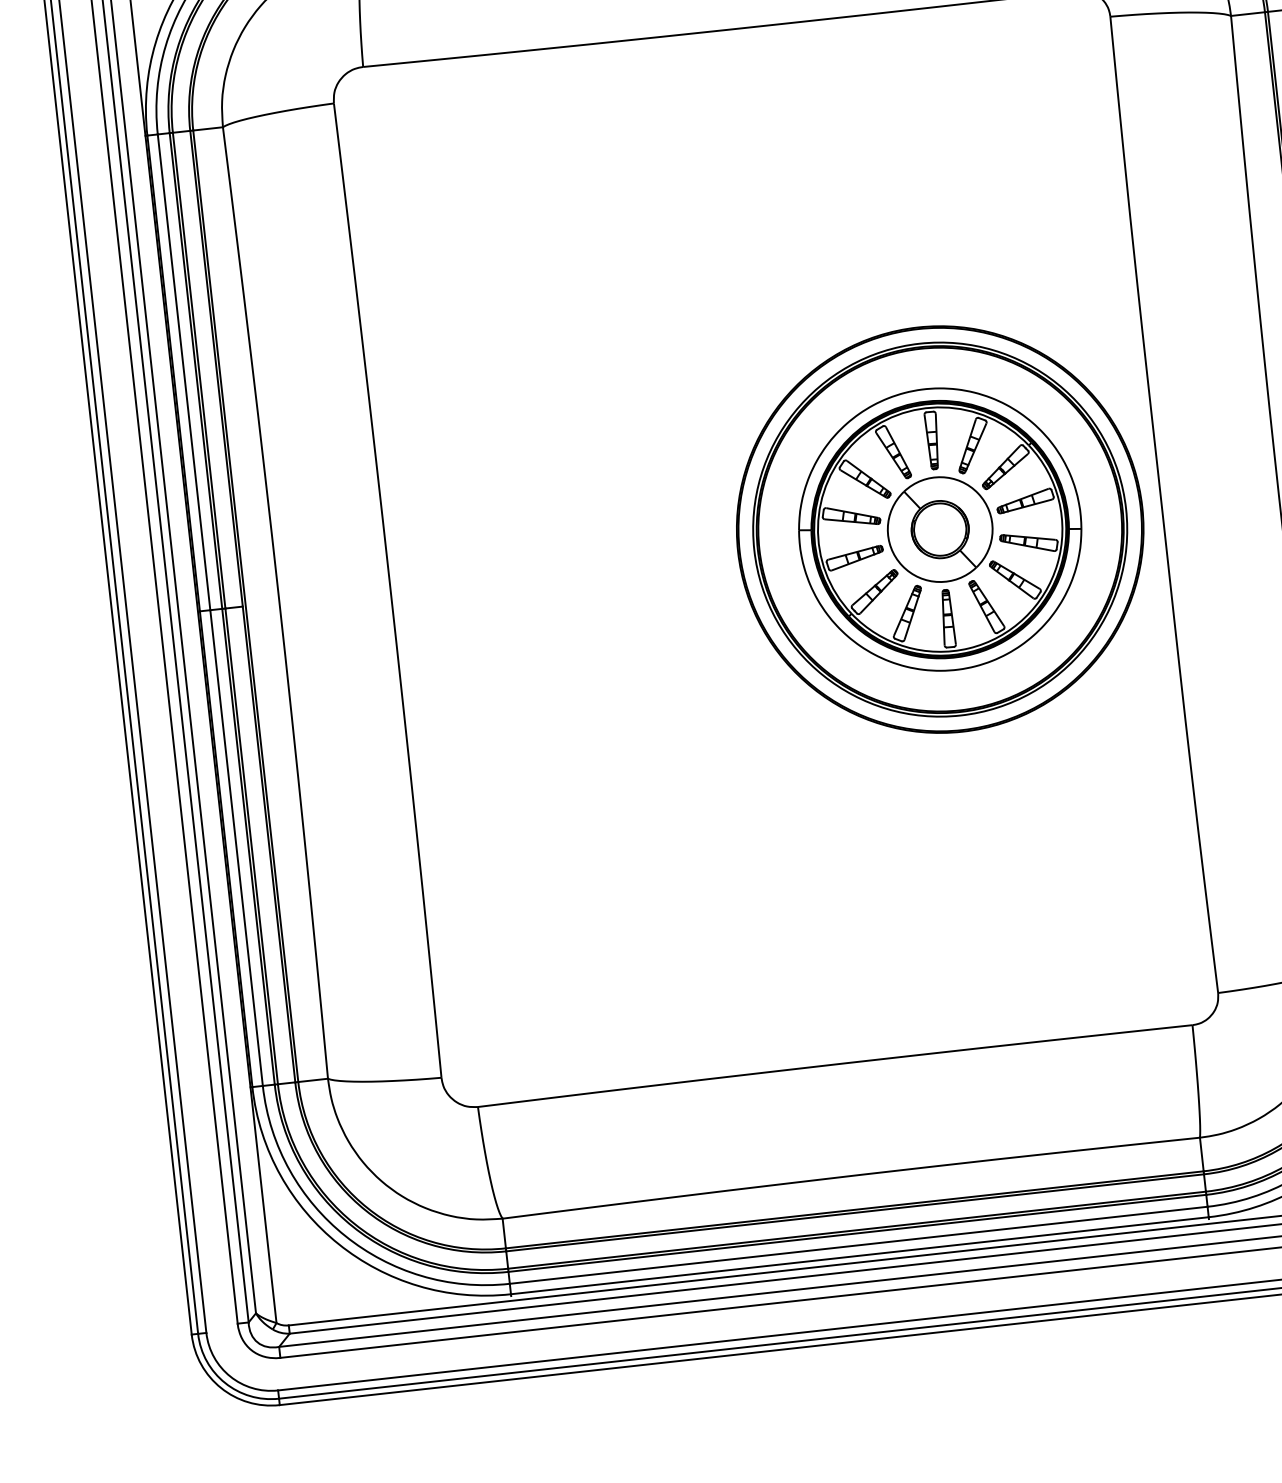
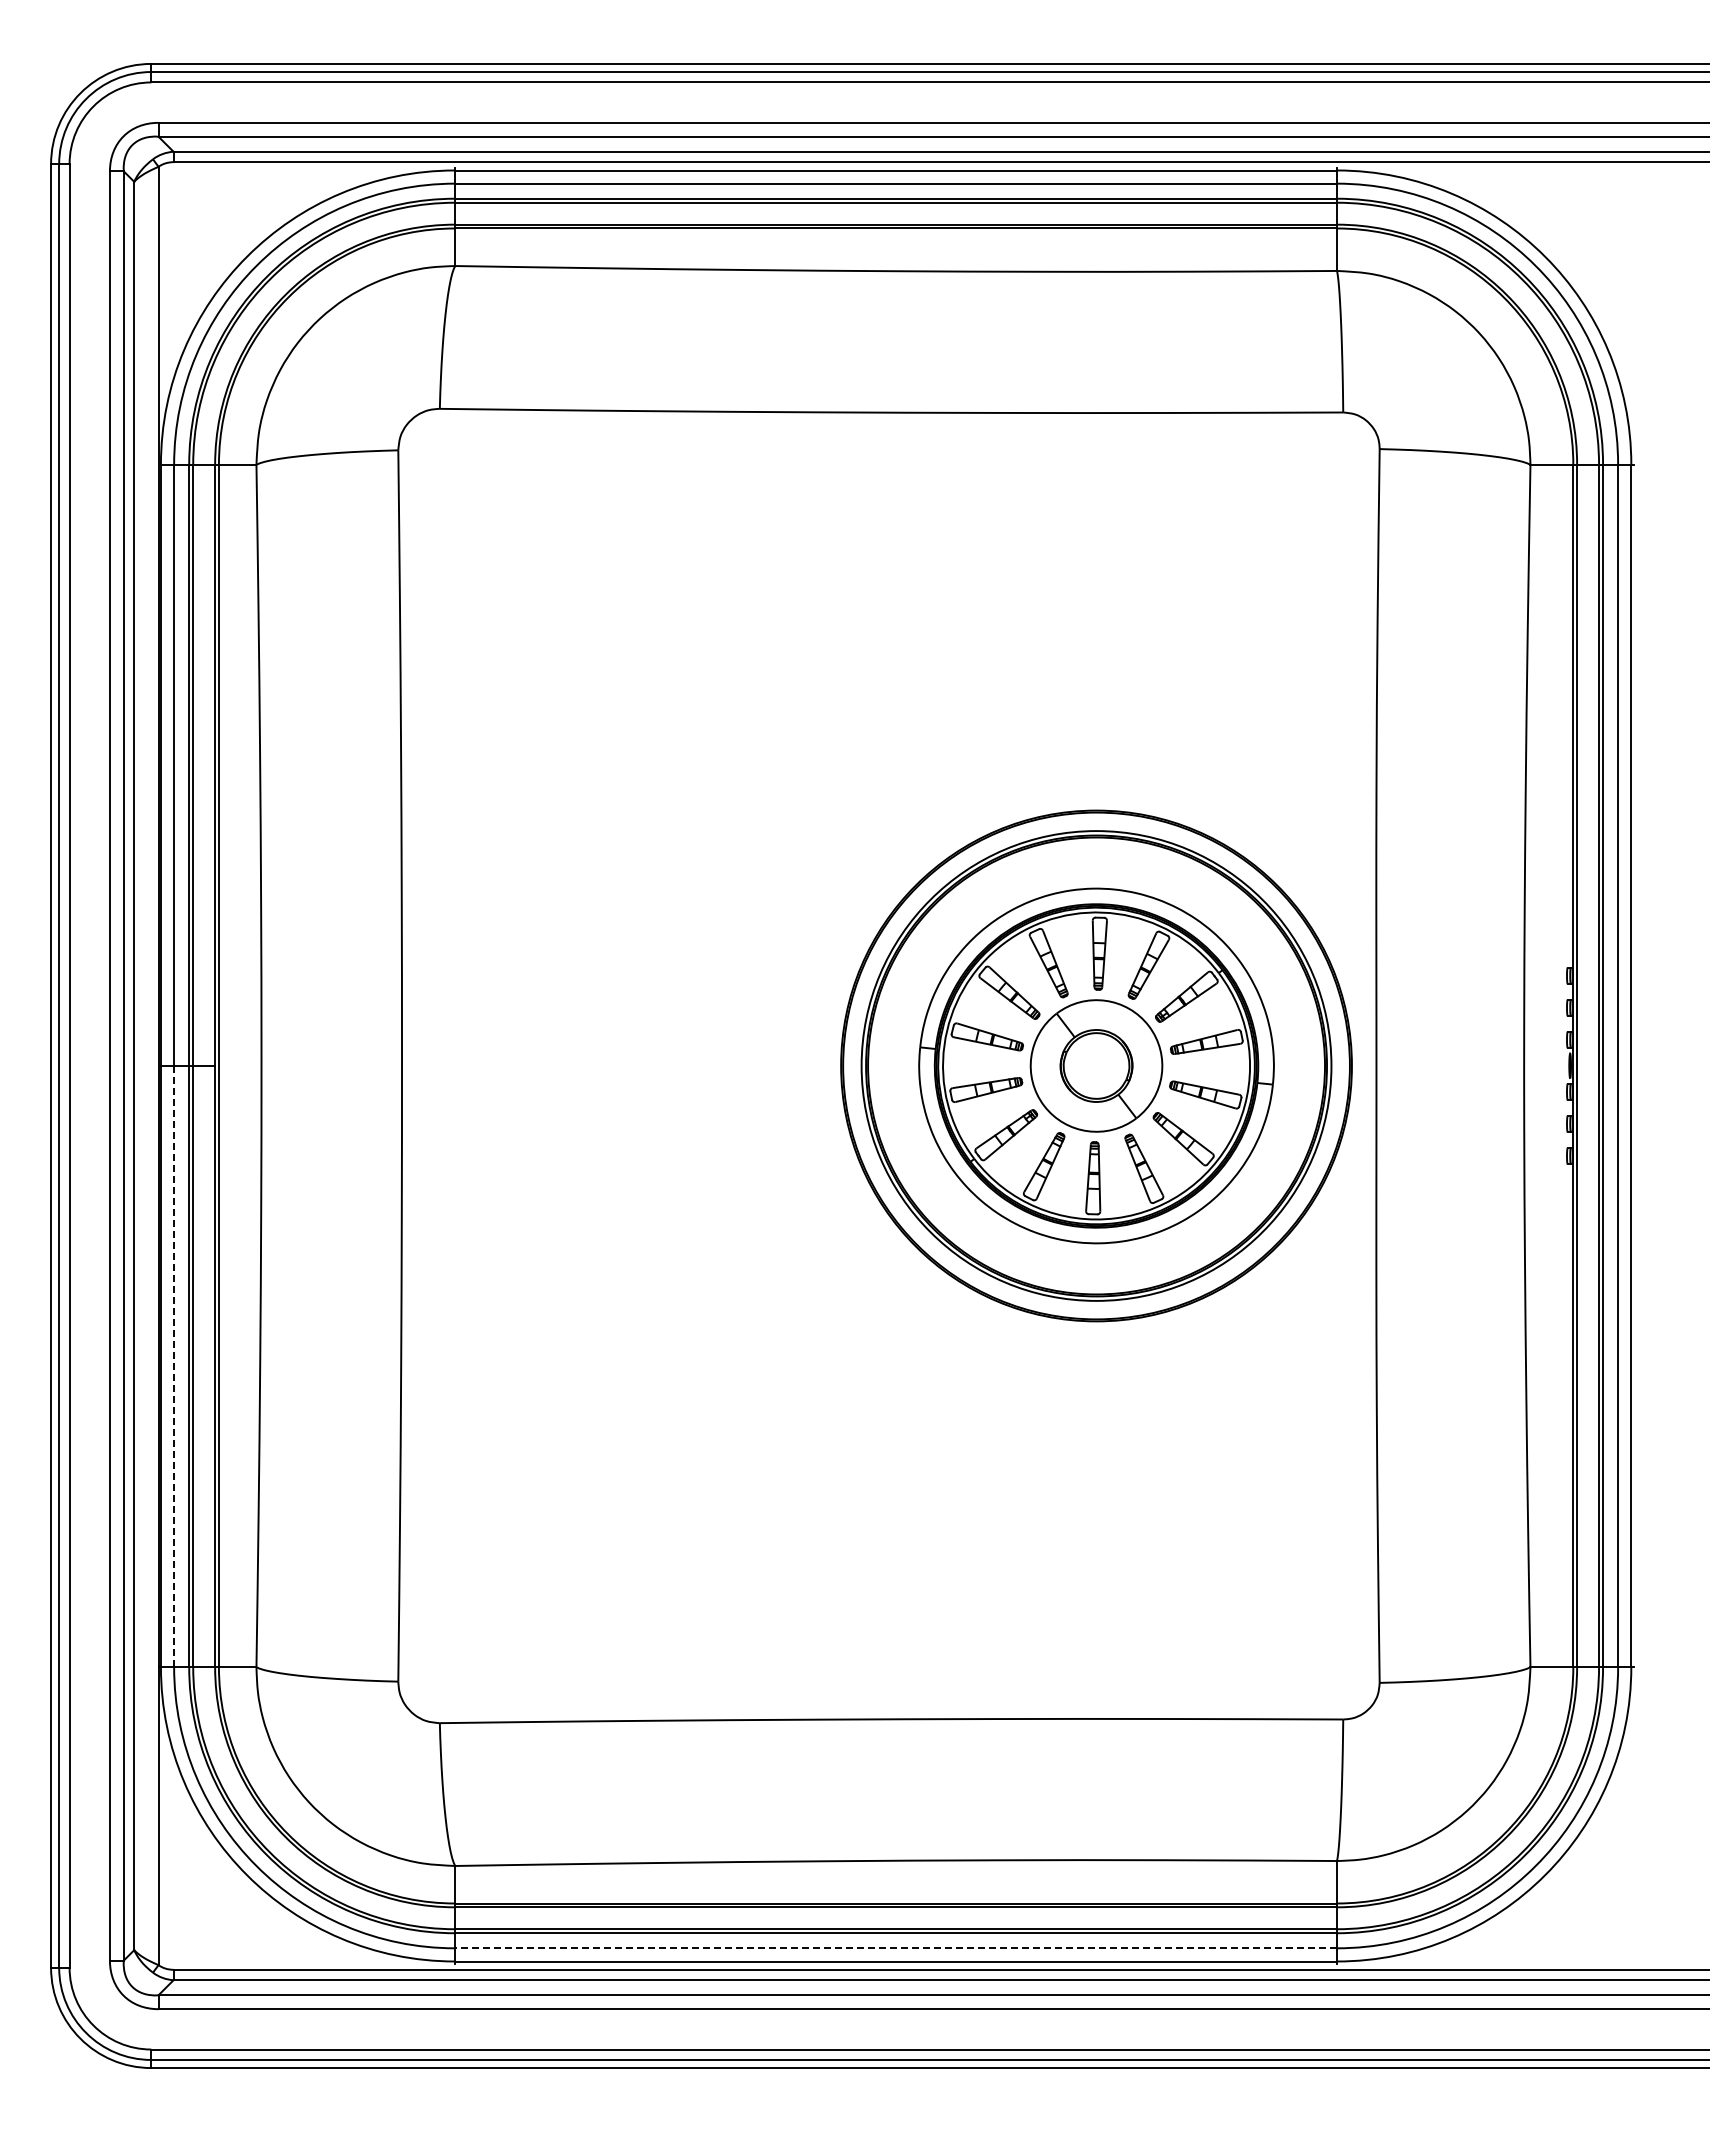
line: (236, 847) -> (174, 1366), solid -> dashed
line: (859, 1245) -> (896, 1948), solid -> dashed

